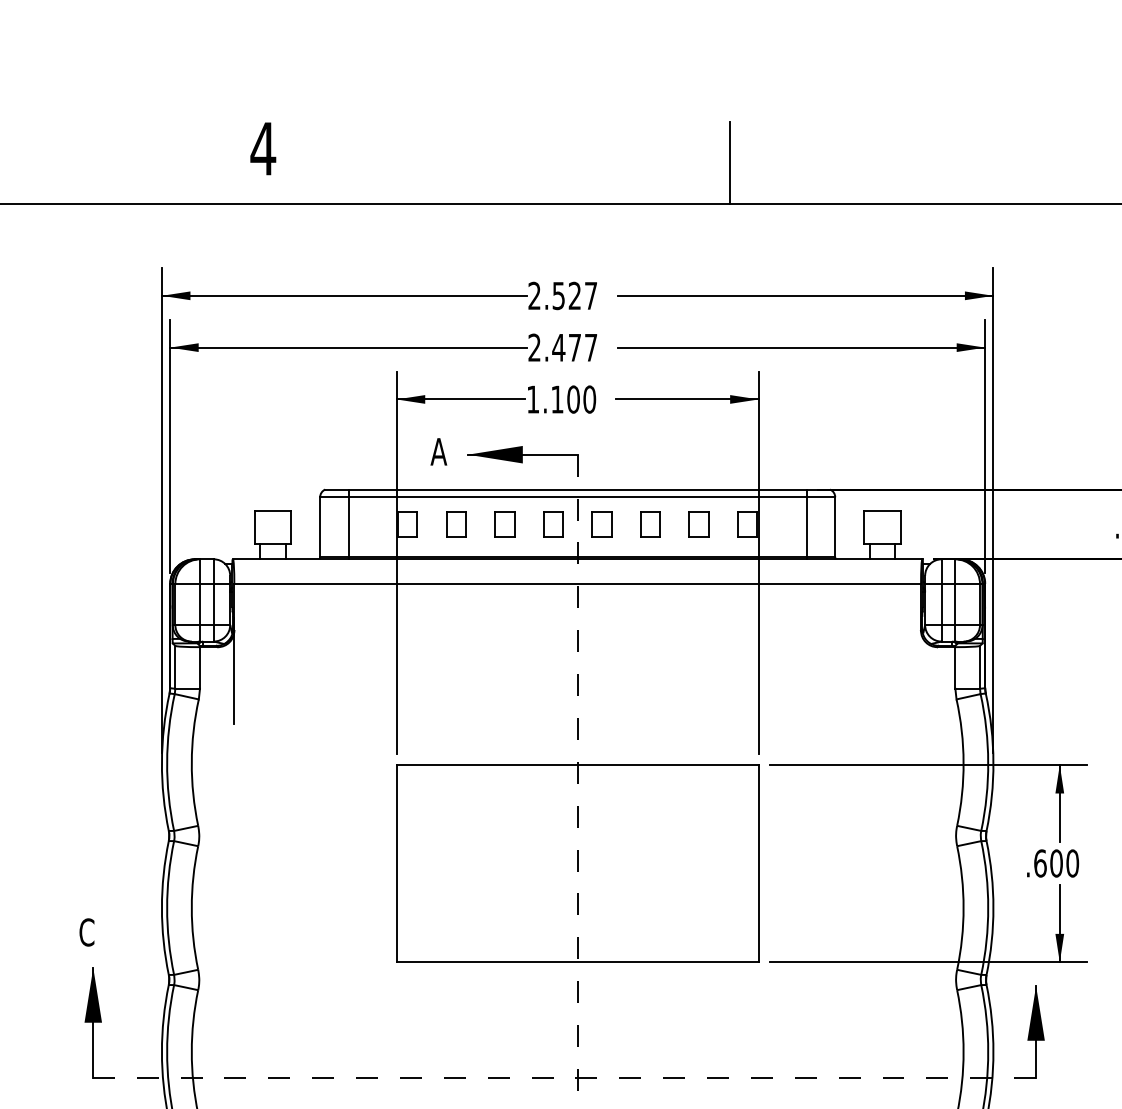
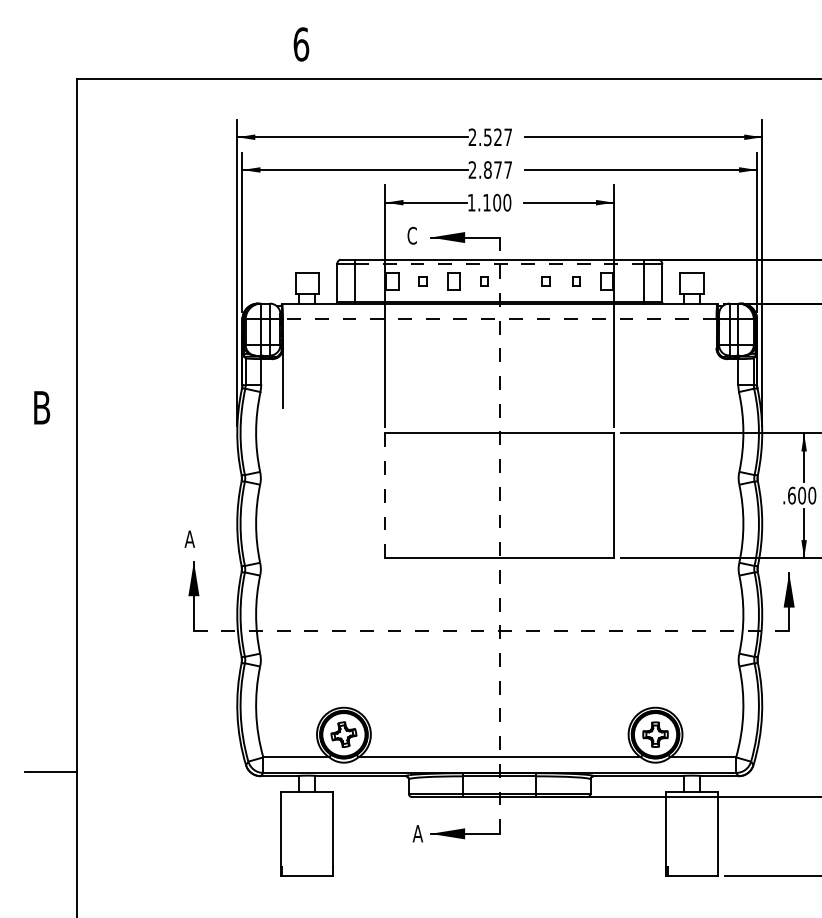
text: (263, 148) -> (301, 44), 4 -> 6
line: (730, 163) -> (596, 53), removed
text: (558, 346) -> (487, 169), 2.477 -> 2.877
text: (439, 451) -> (412, 235), A -> C
line: (577, 497) -> (499, 264), solid -> dashed
part: (455, 524) -> (422, 281), size x0.6
part: (553, 524) -> (484, 281), size x0.6
part: (601, 524) -> (514, 281), removed
part: (650, 524) -> (545, 281), size x0.6
part: (699, 524) -> (576, 281), size x0.6
line: (577, 584) -> (499, 319), solid -> dashed
line: (396, 864) -> (385, 496), solid -> dashed
text: (86, 932) -> (189, 539), C -> A

